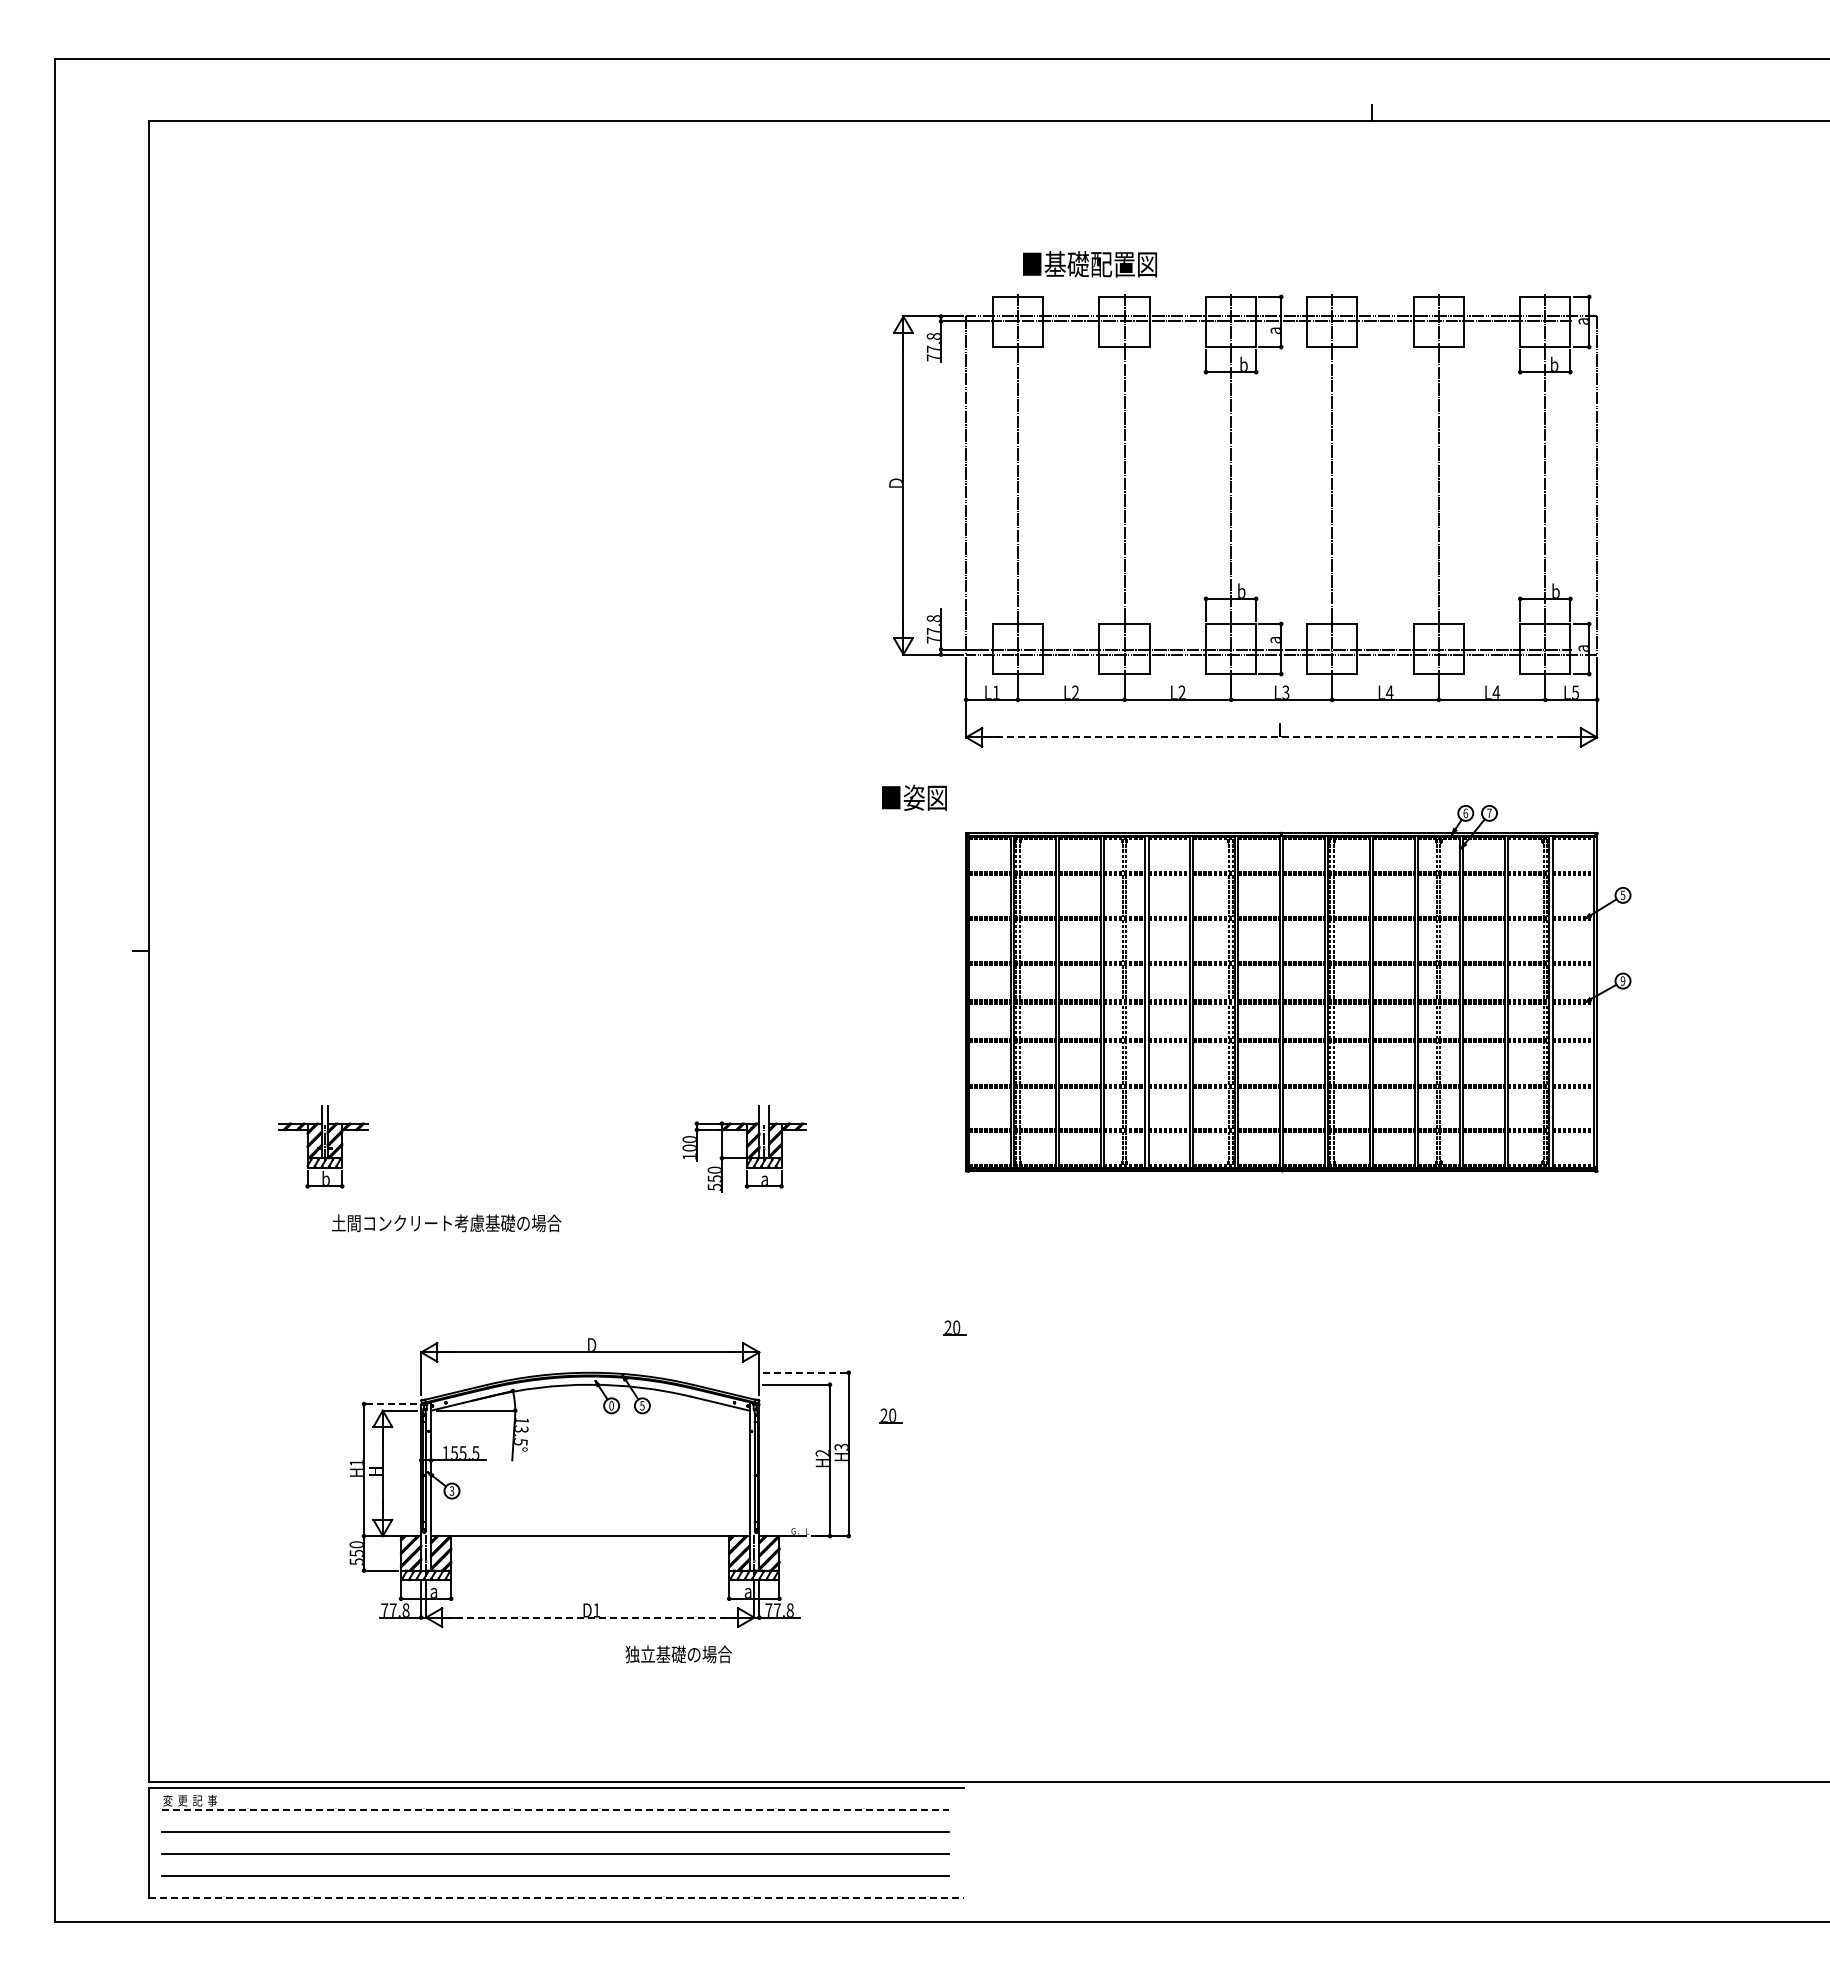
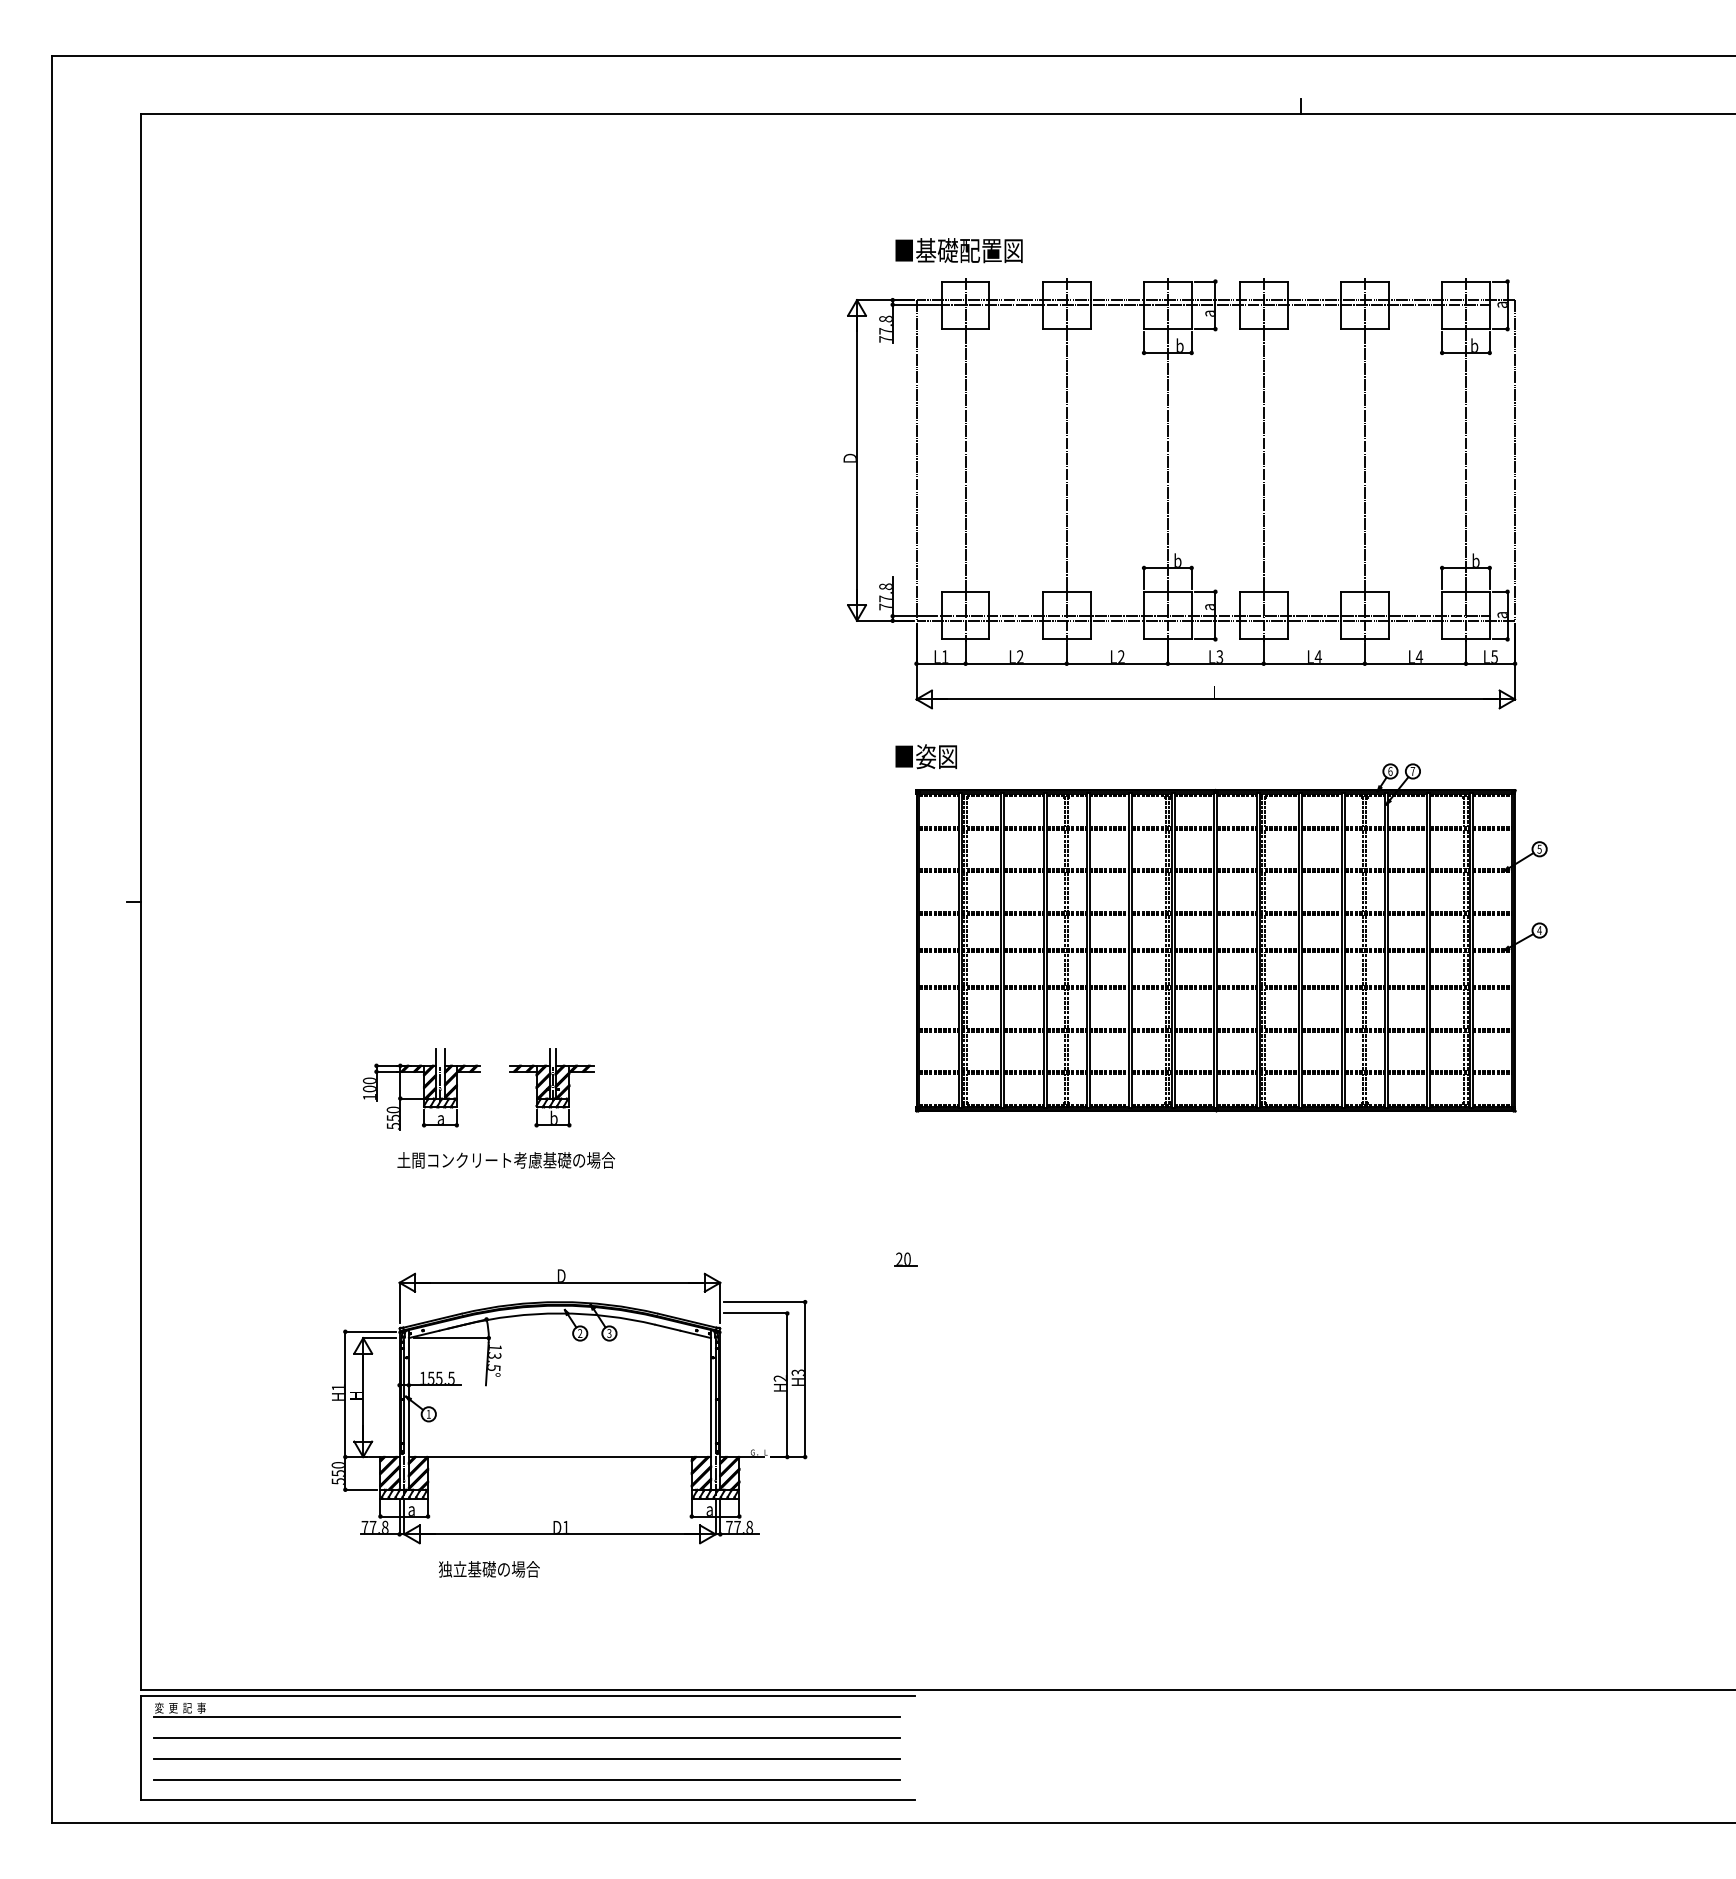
text: (1089, 264) -> (958, 250), moved
line: (1281, 737) -> (1215, 699), dashed -> solid
text: (914, 797) -> (926, 756), moved
text: (1622, 980) -> (1539, 930), 9 -> 4
part: (323, 1146) -> (551, 1087), moved
part: (744, 1148) -> (421, 1089), moved
text: (446, 1223) -> (506, 1160), moved
line: (805, 1372) -> (764, 1301), dashed -> solid
line: (390, 1404) -> (370, 1332), dashed -> solid
text: (611, 1405) -> (580, 1333), 0 -> 2
text: (642, 1405) -> (609, 1333), 5 -> 3
part: (890, 1415) -> (844, 1342), removed
text: (451, 1490) -> (428, 1413), 3 -> 1
line: (590, 1617) -> (560, 1534), dashed -> solid
text: (678, 1654) -> (489, 1569), moved
line: (556, 1810) -> (527, 1717), dashed -> solid
line: (556, 1898) -> (527, 1800), dashed -> solid

